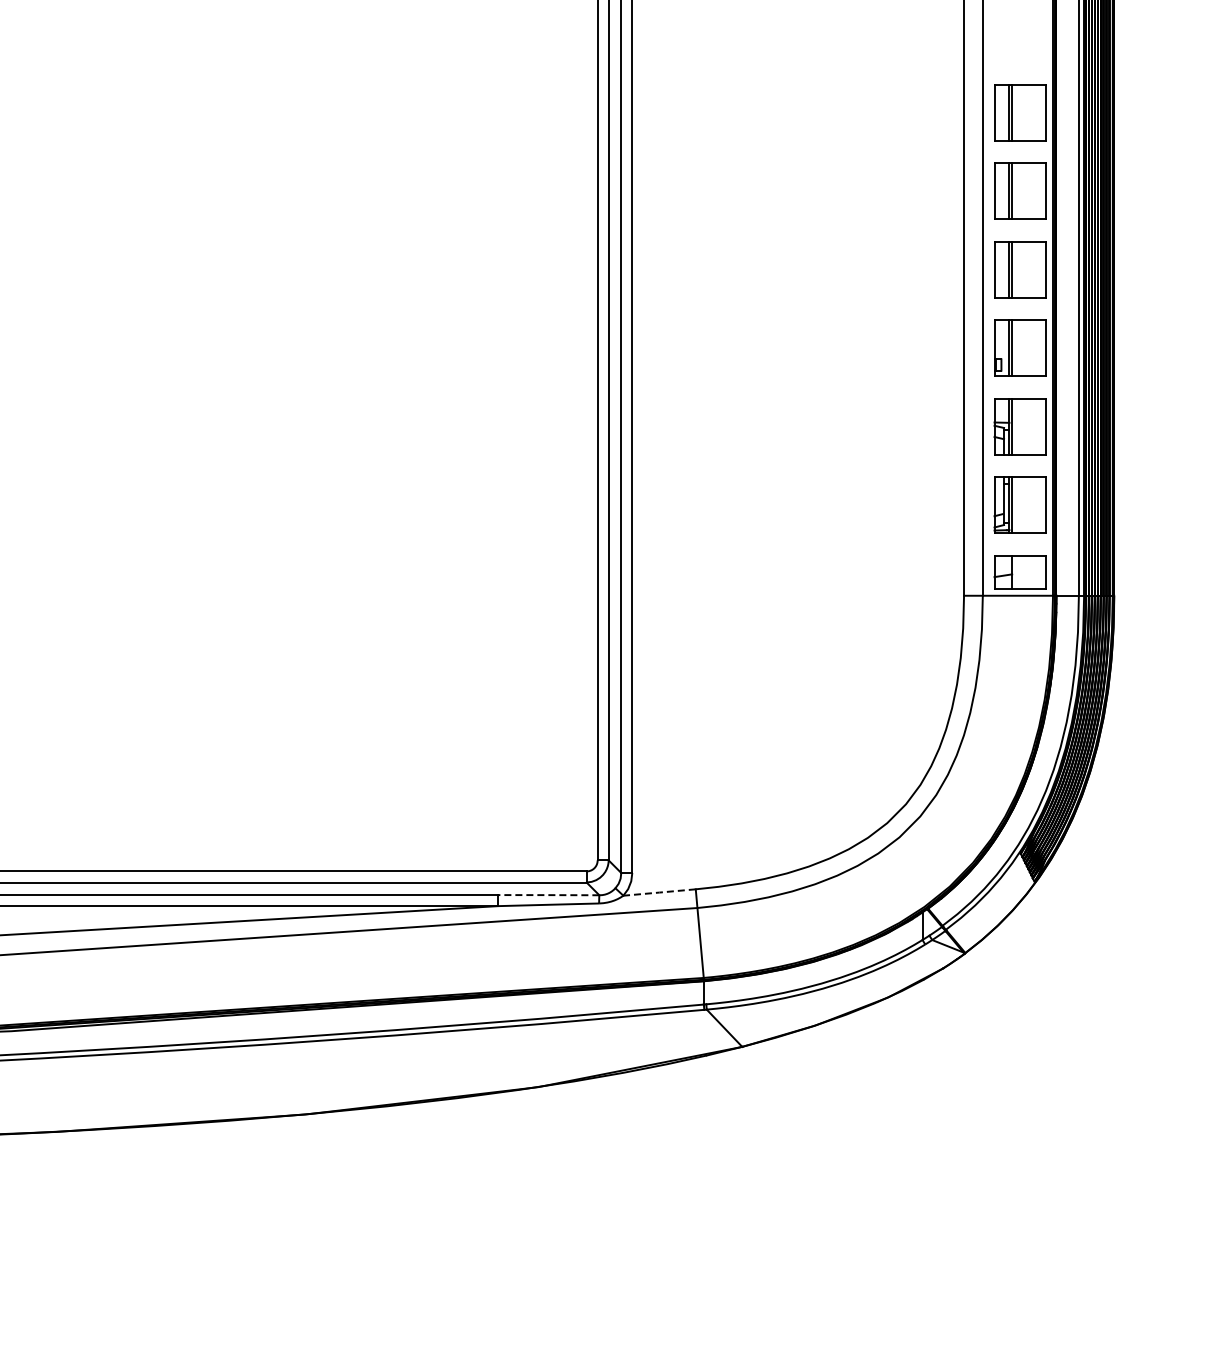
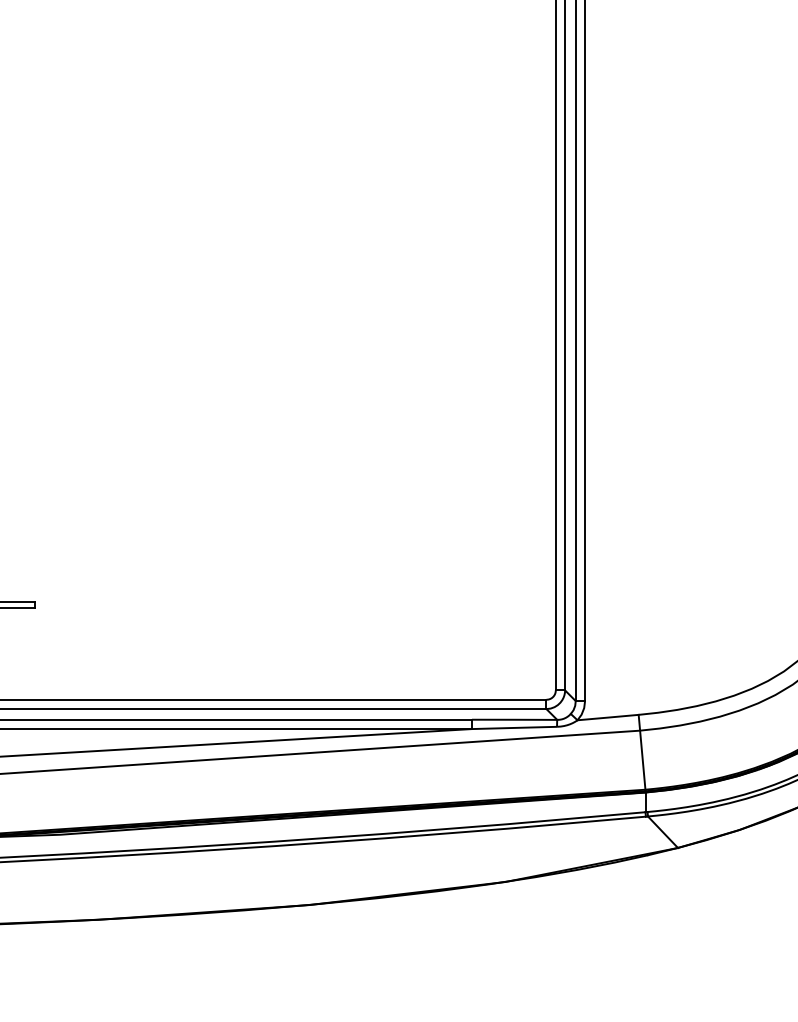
line: (659, 892) -> (608, 717), dashed -> solid
line: (547, 895) -> (513, 720), dashed -> solid

